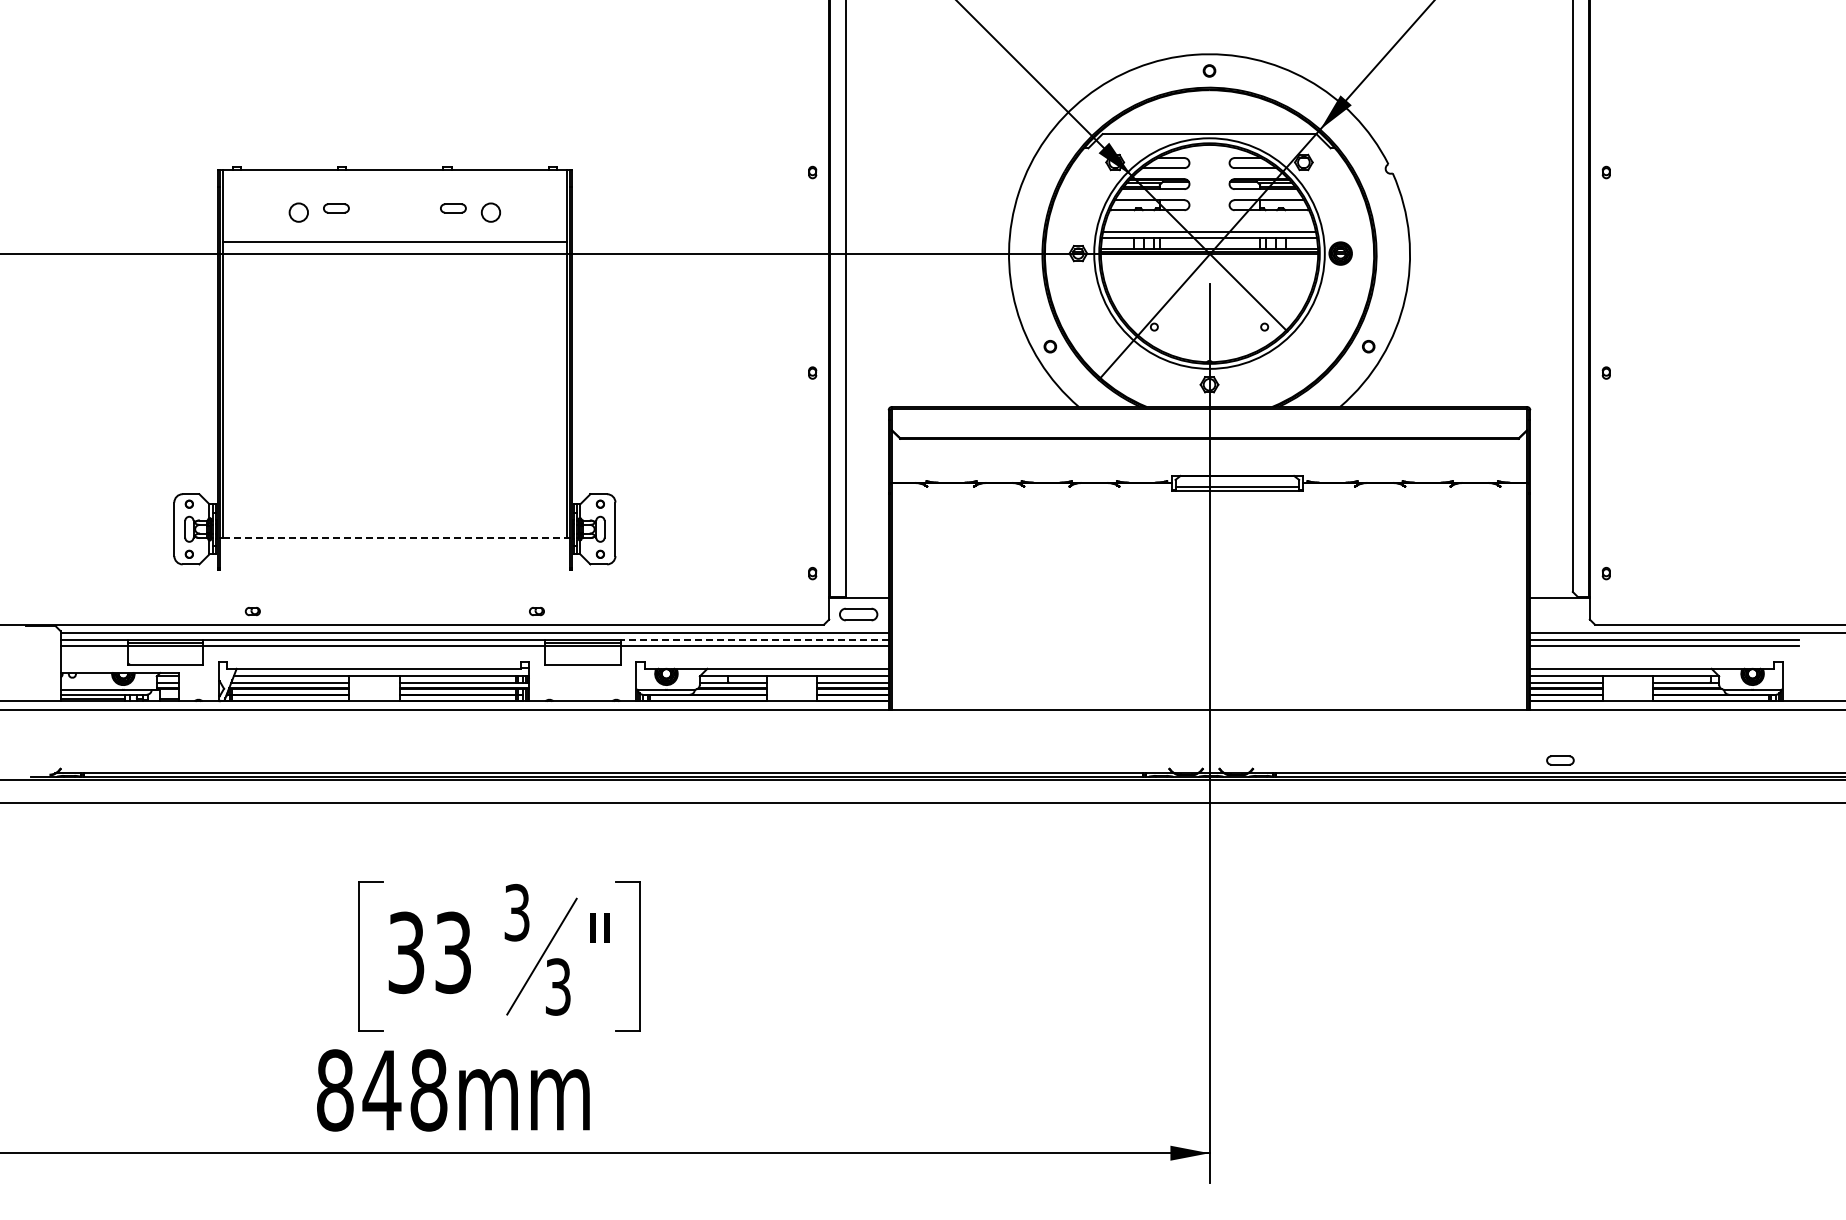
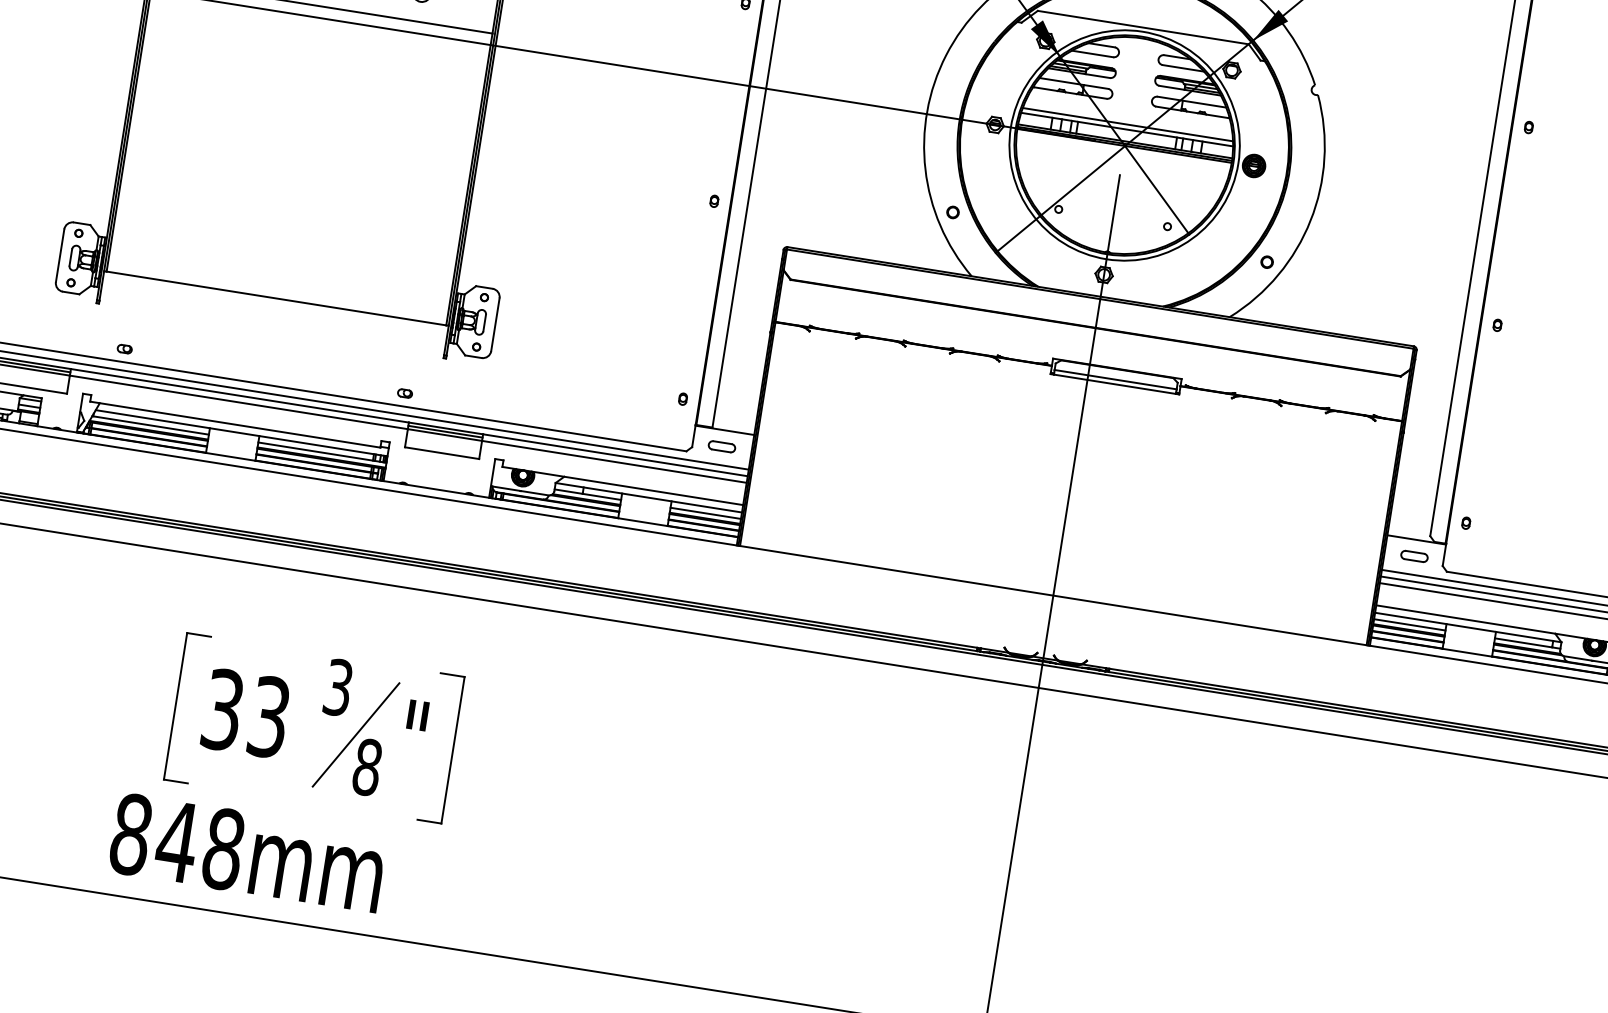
line: (395, 537) -> (277, 298), dashed -> solid
part: (858, 614) -> (721, 446), size x0.71
line: (754, 639) -> (615, 455), dashed -> solid
part: (1560, 760) -> (1414, 556), moved
text: (558, 986) -> (367, 766), 3 -> 8

